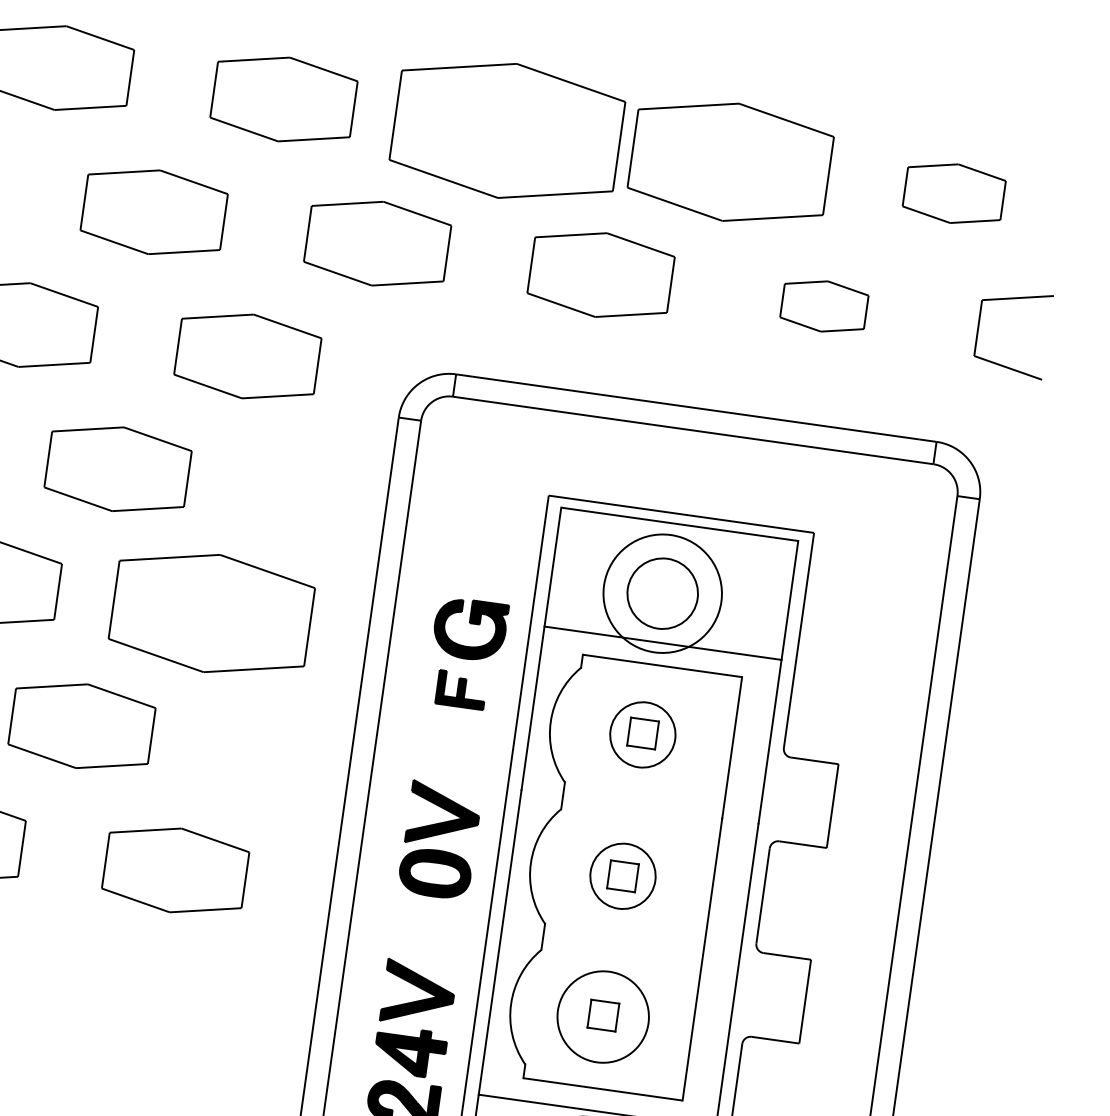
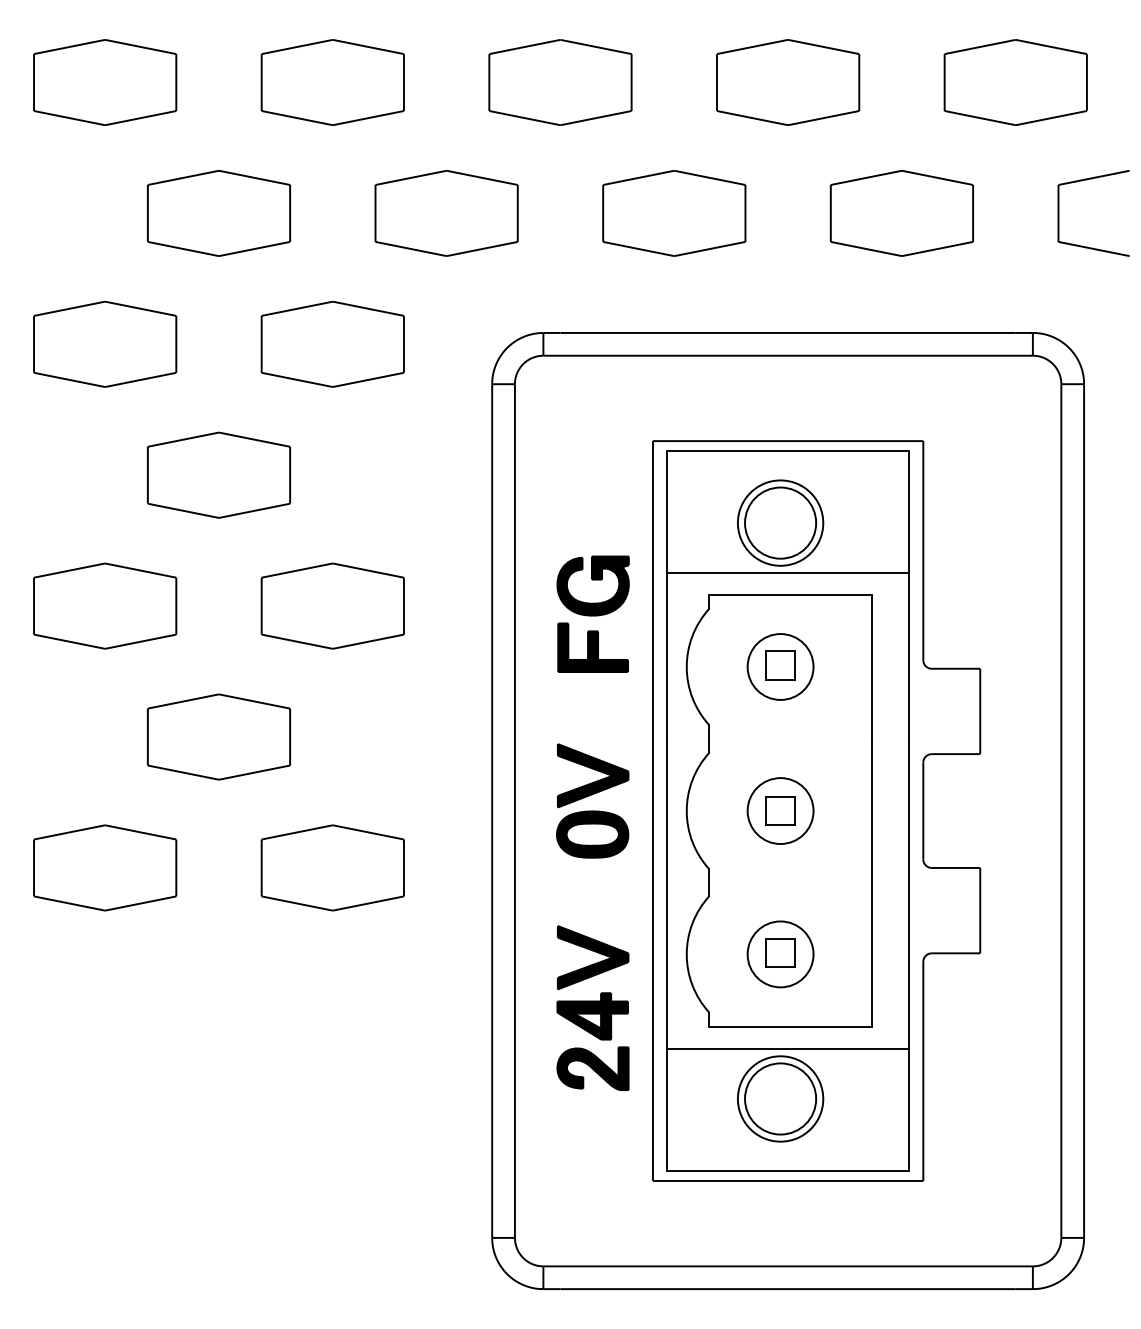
part: (507, 130) -> (560, 82), size x0.62
part: (731, 162) -> (788, 82), size x0.71
part: (954, 193) -> (1015, 82), size x1.43
part: (824, 306) -> (901, 213), size x1.67
circle: (662, 593) -> (780, 522), size x0.71
part: (211, 612) -> (332, 605), size x0.71
part: (460, 689) -> (592, 647), size x1.43
circle: (603, 1017) -> (780, 954), size x0.71

